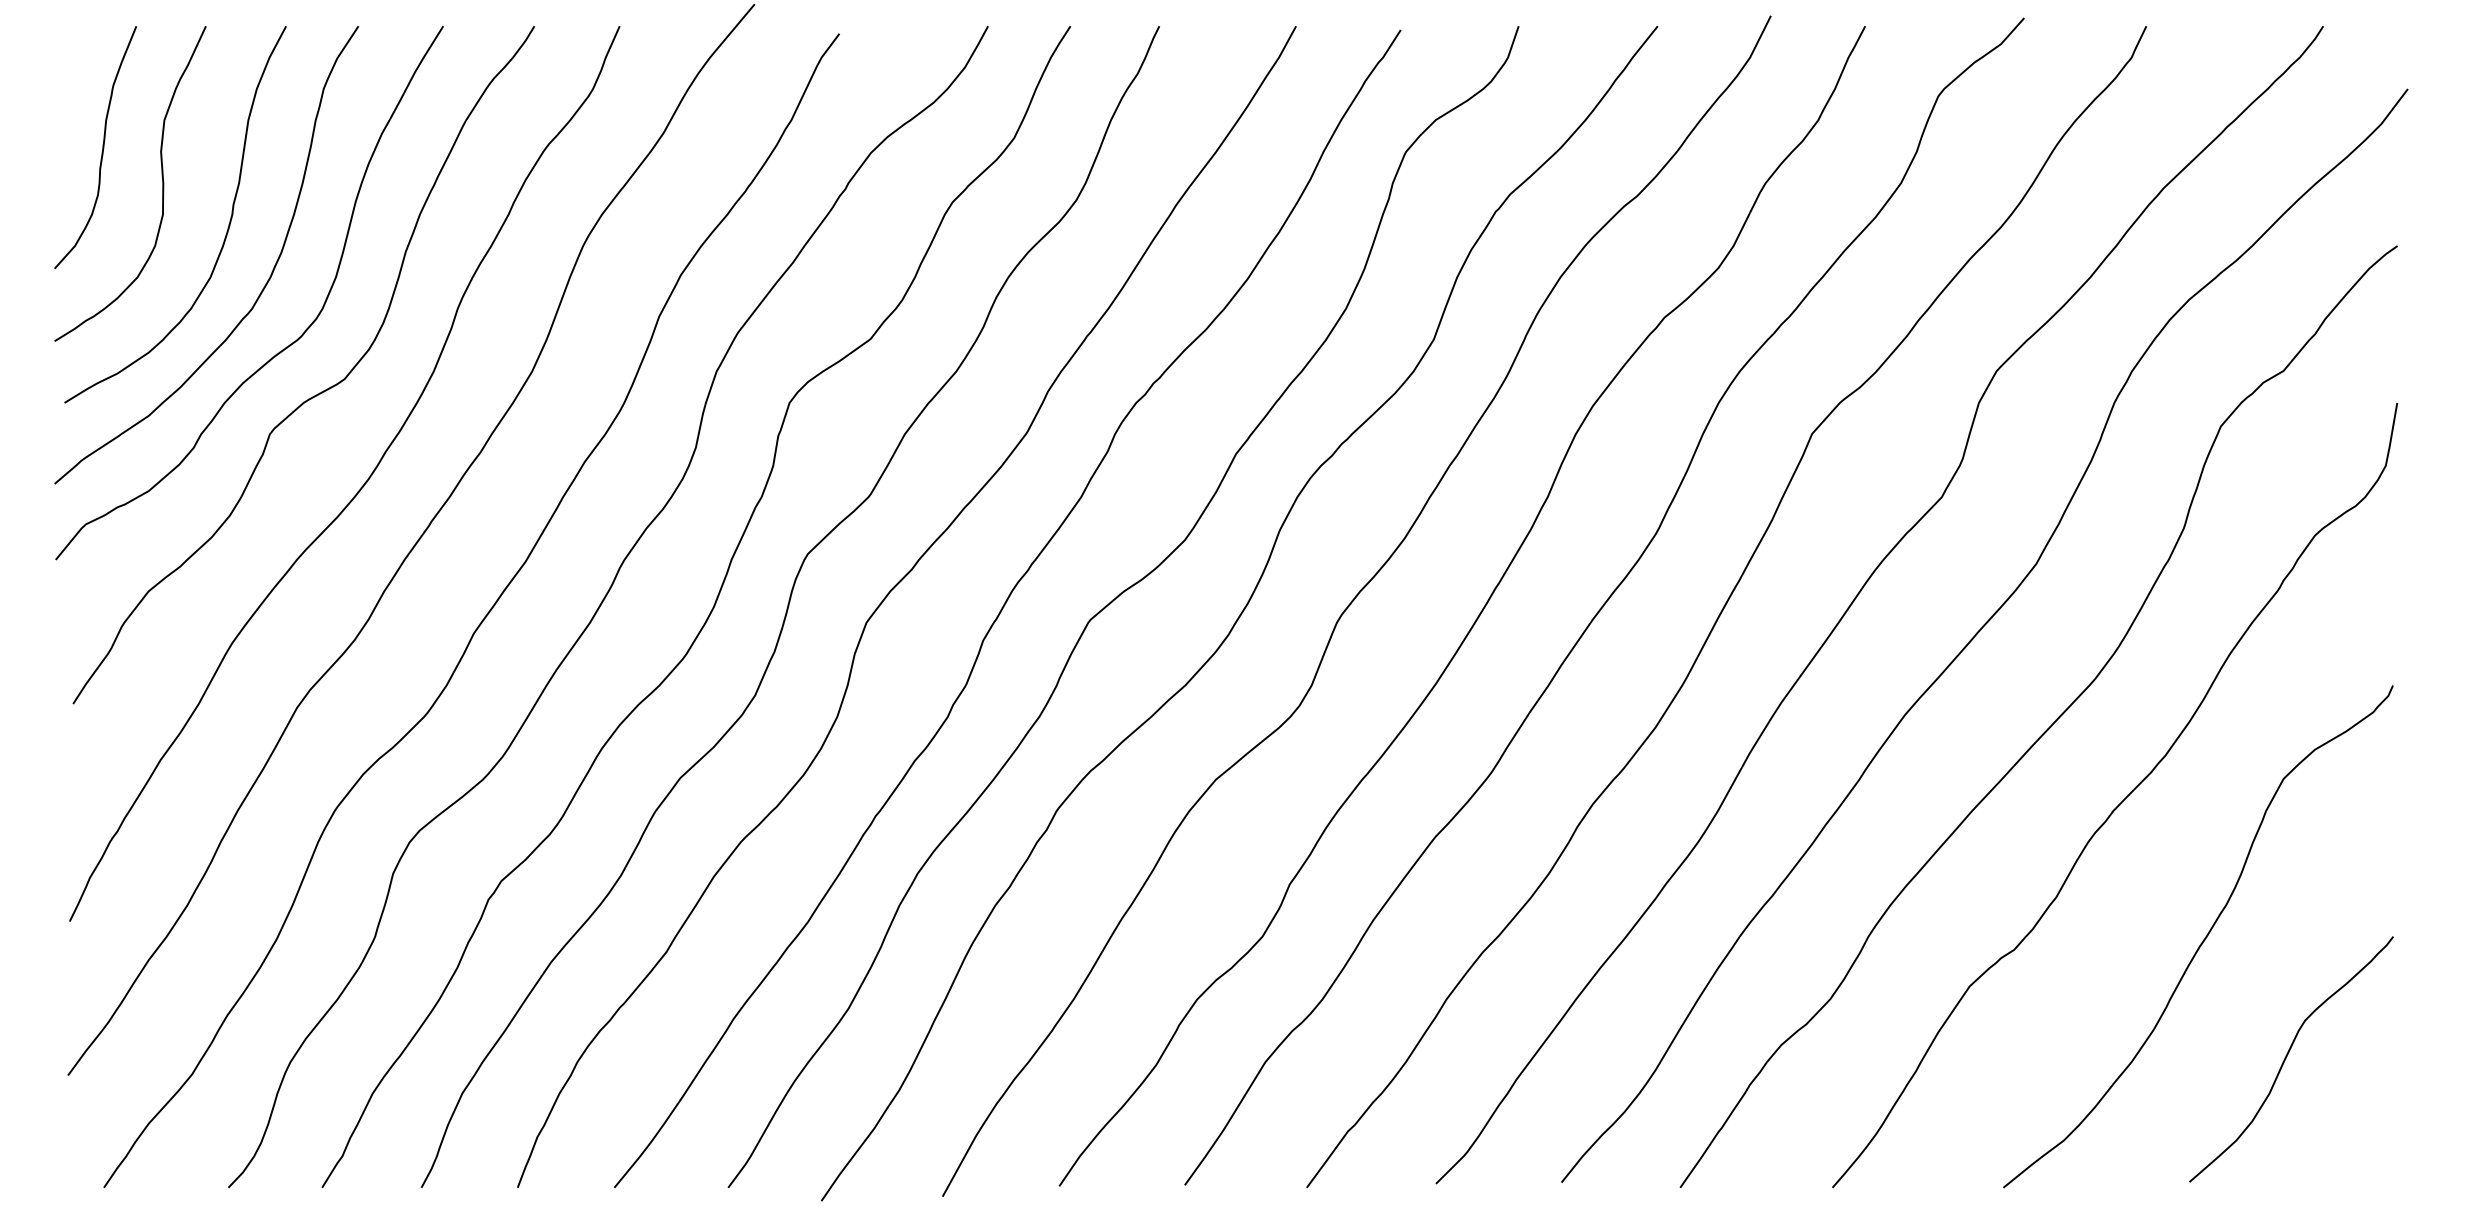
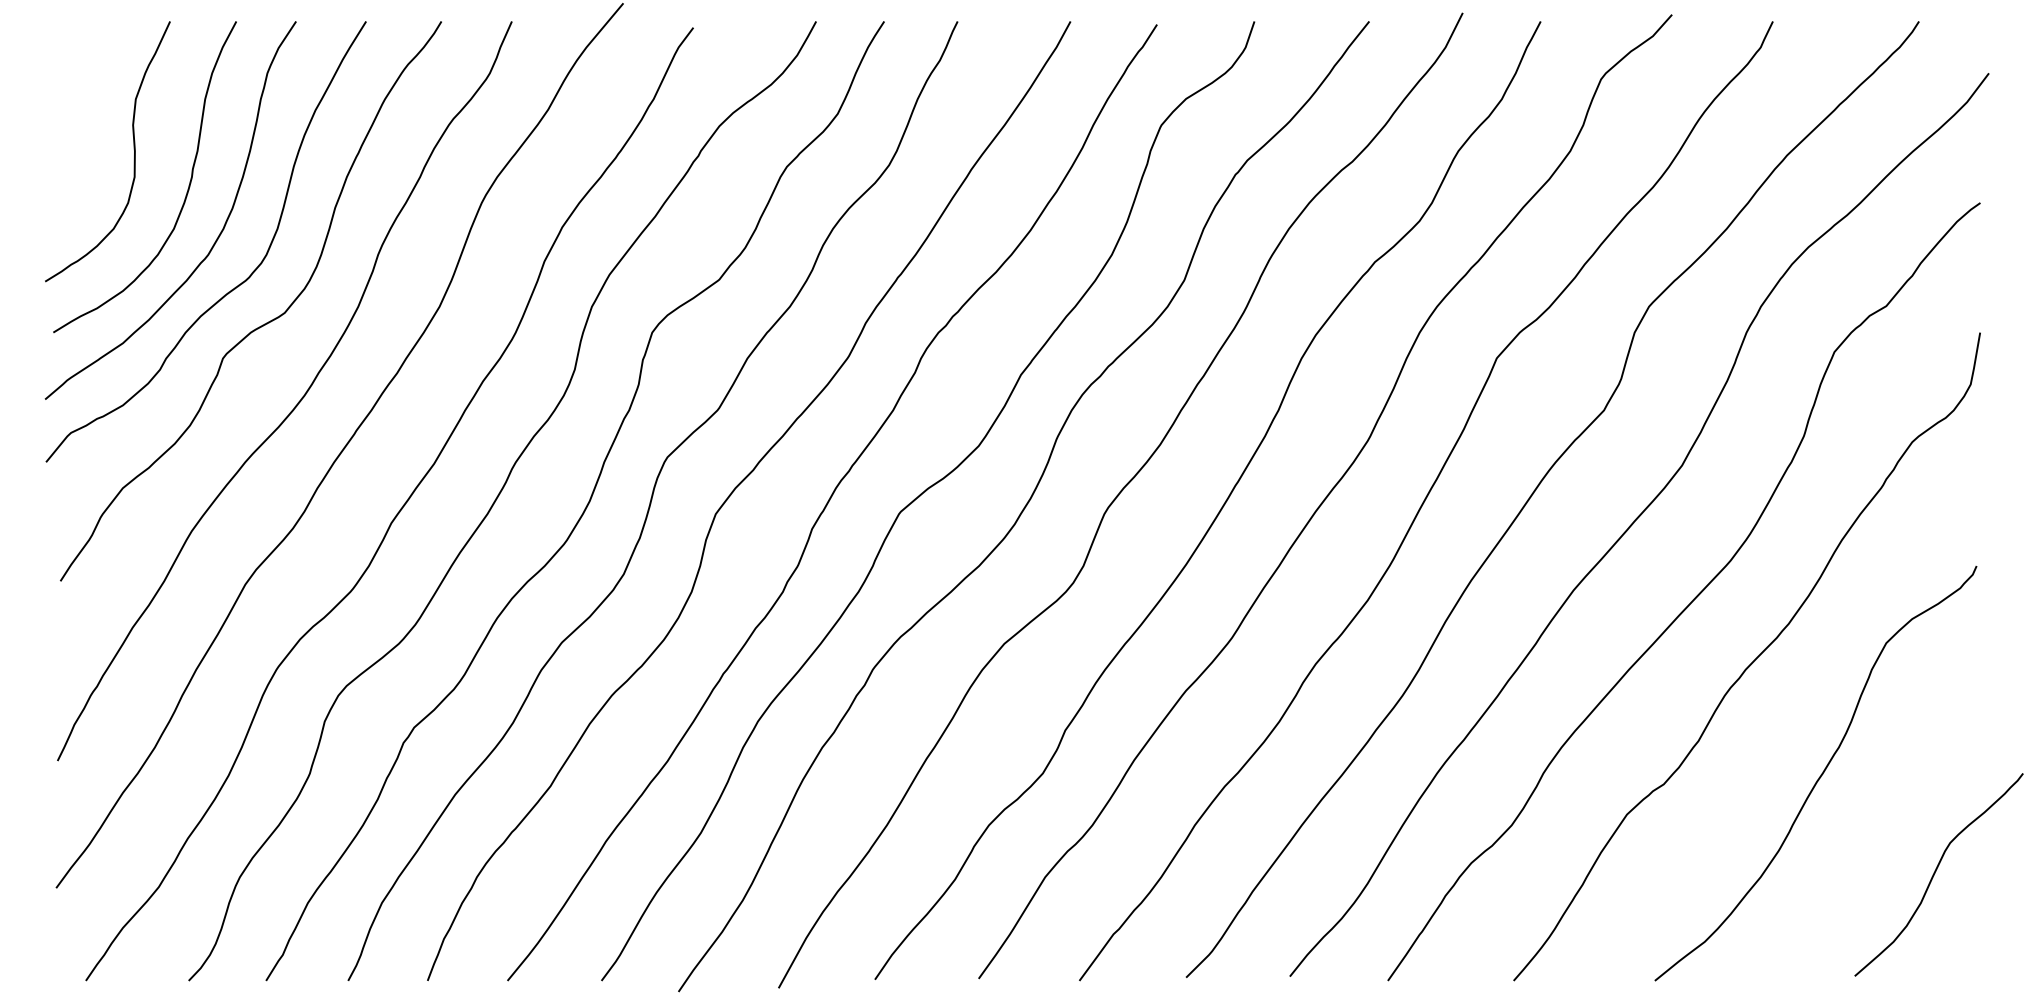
curve: (102, 147) -> (84, 121), removed
curve: (2287, 1056) -> (1935, 872), moved

